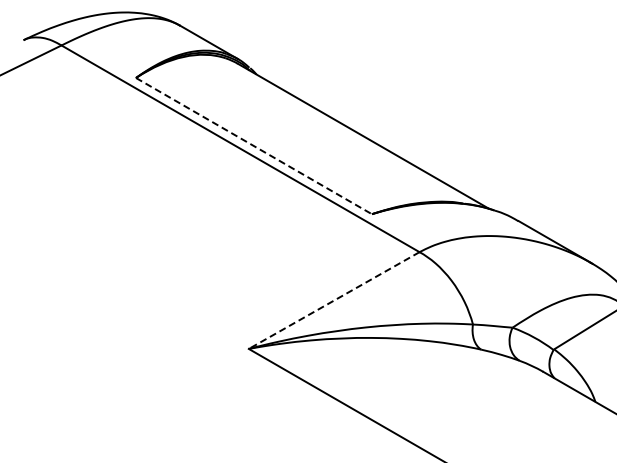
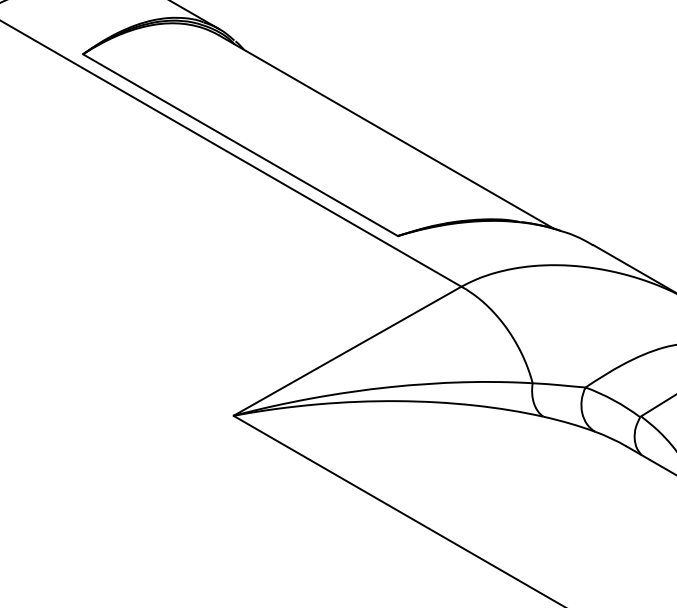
line: (254, 146) -> (241, 145), dashed -> solid
line: (333, 300) -> (346, 351), dashed -> solid

